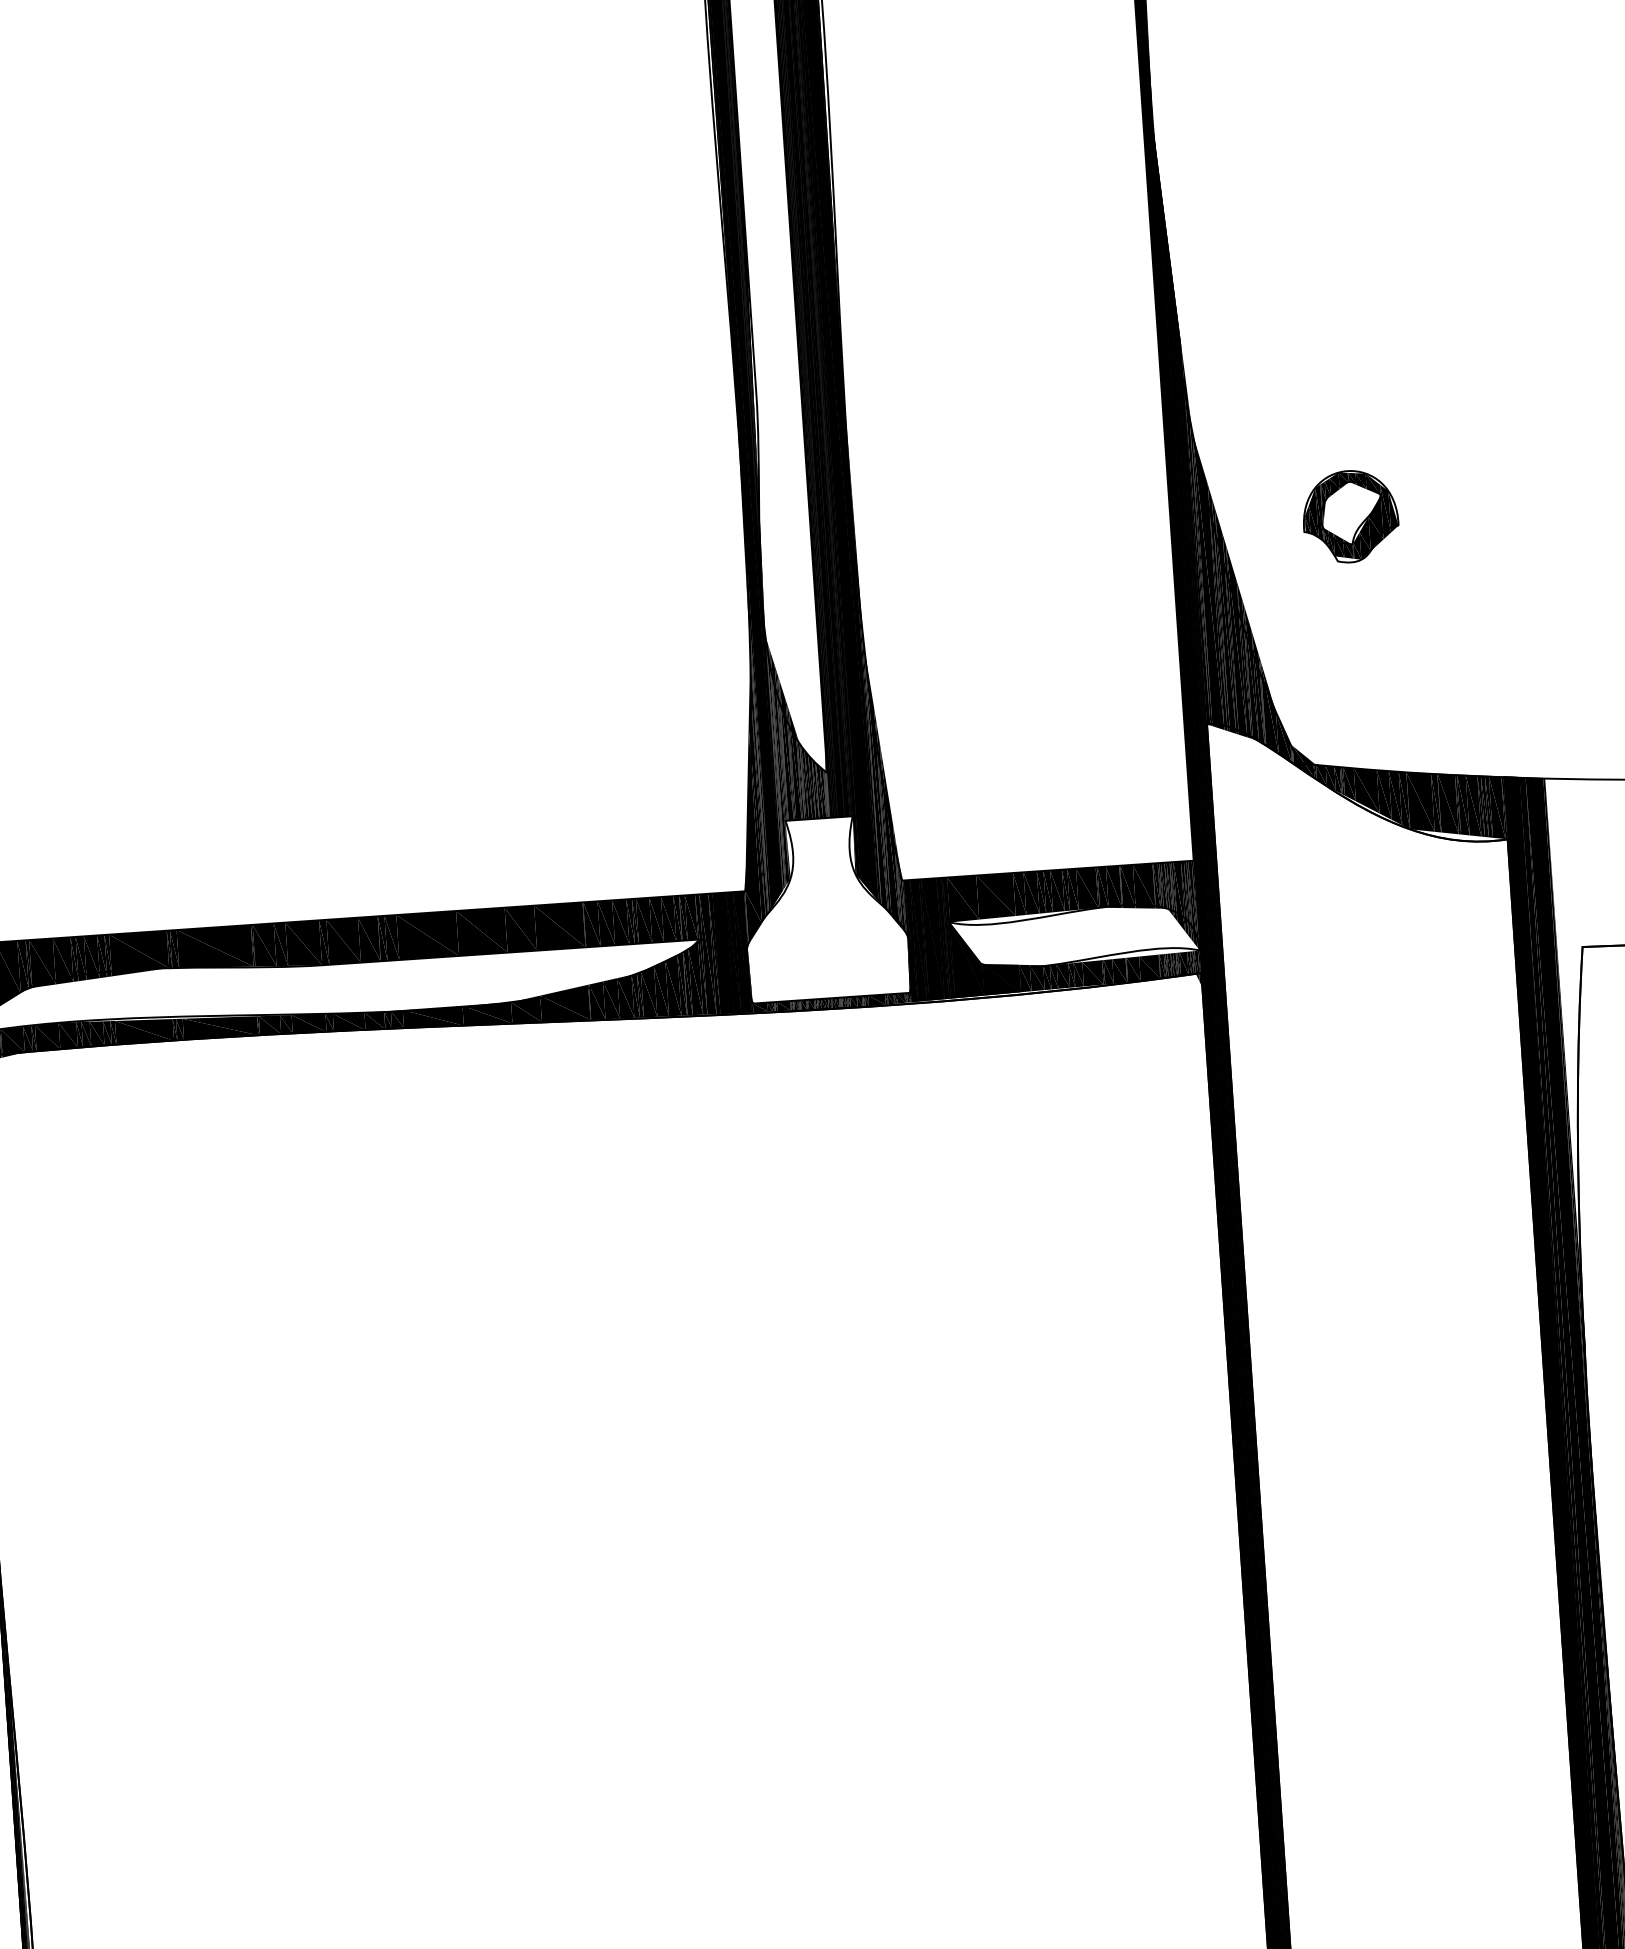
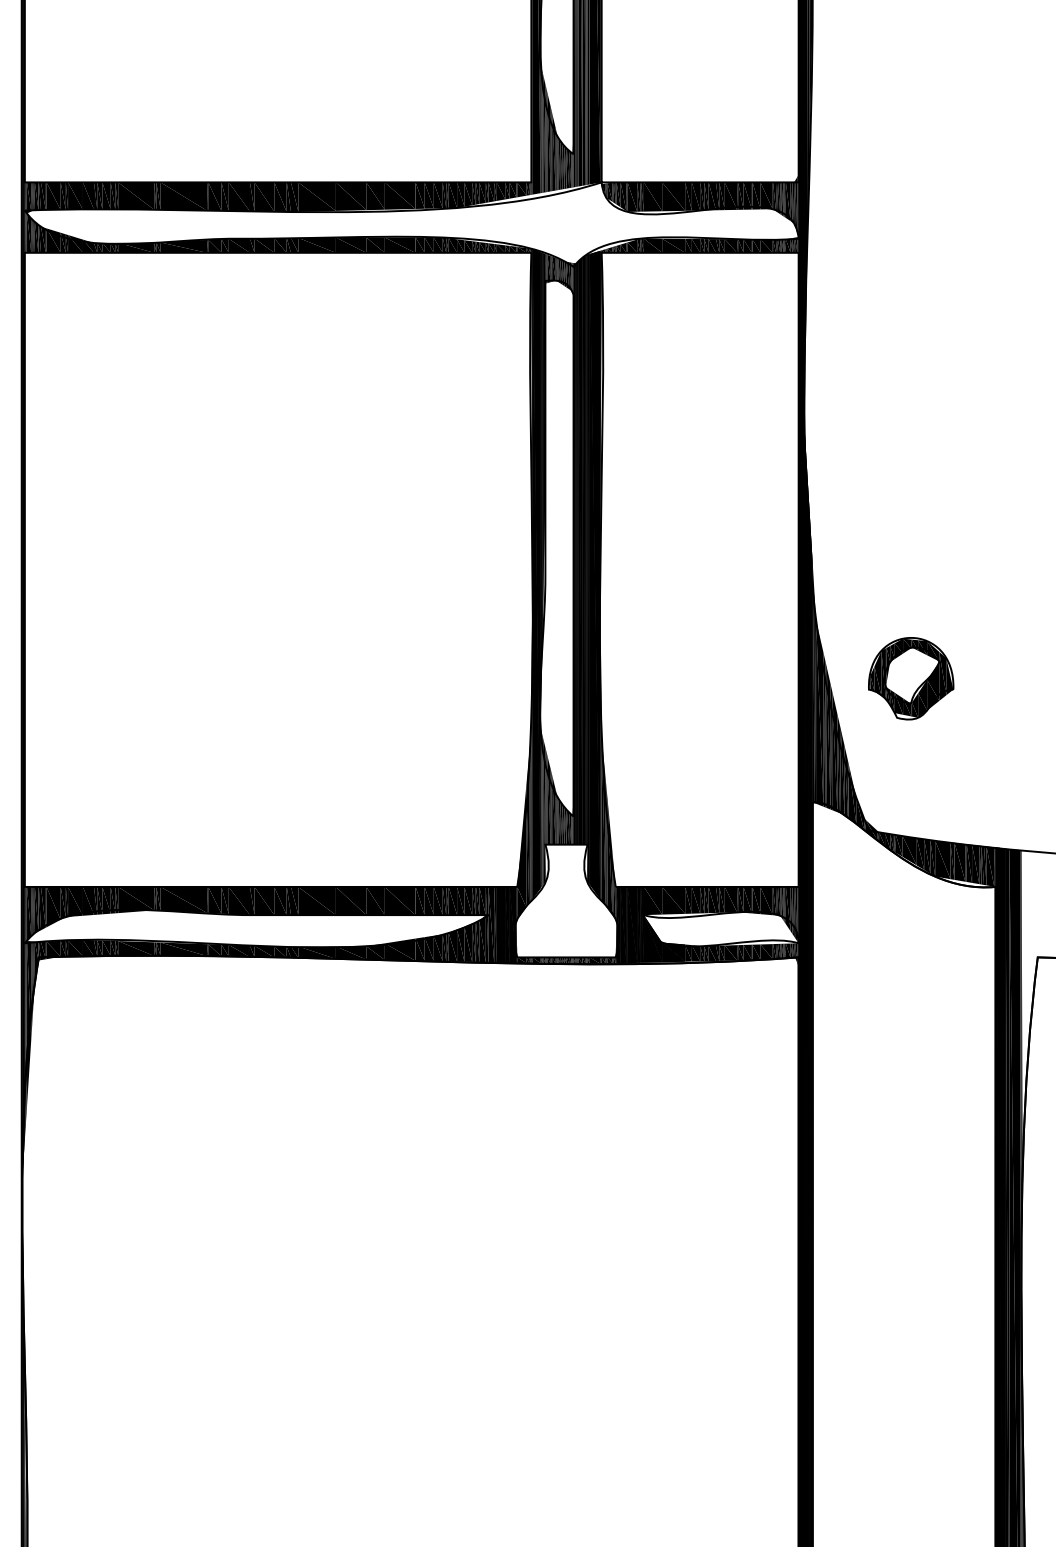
part: (1350, 516) -> (911, 678), size x1.43

